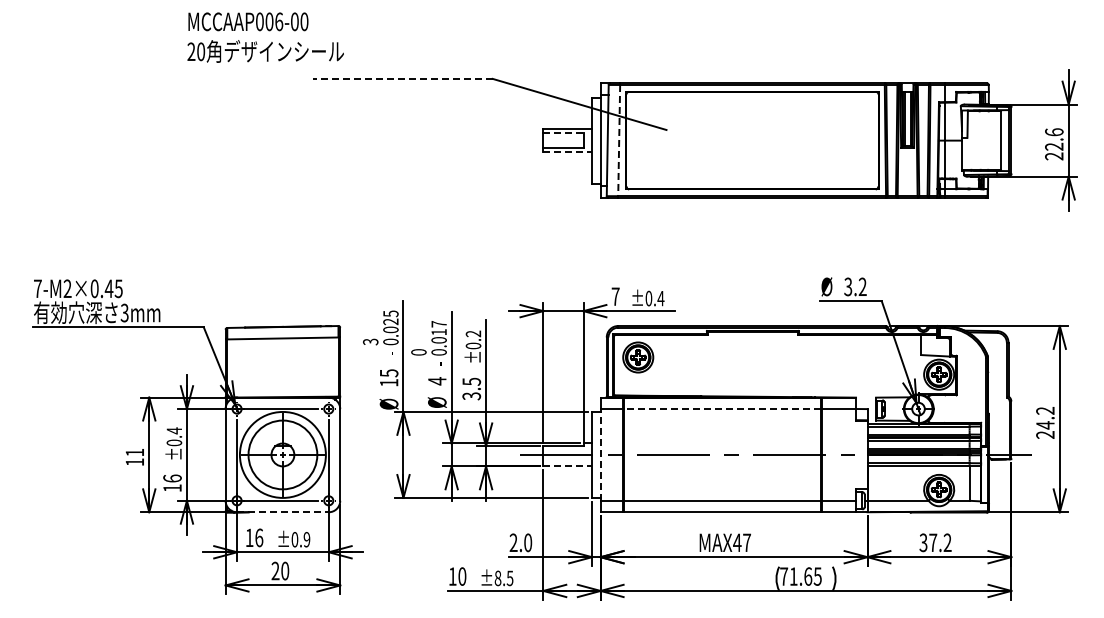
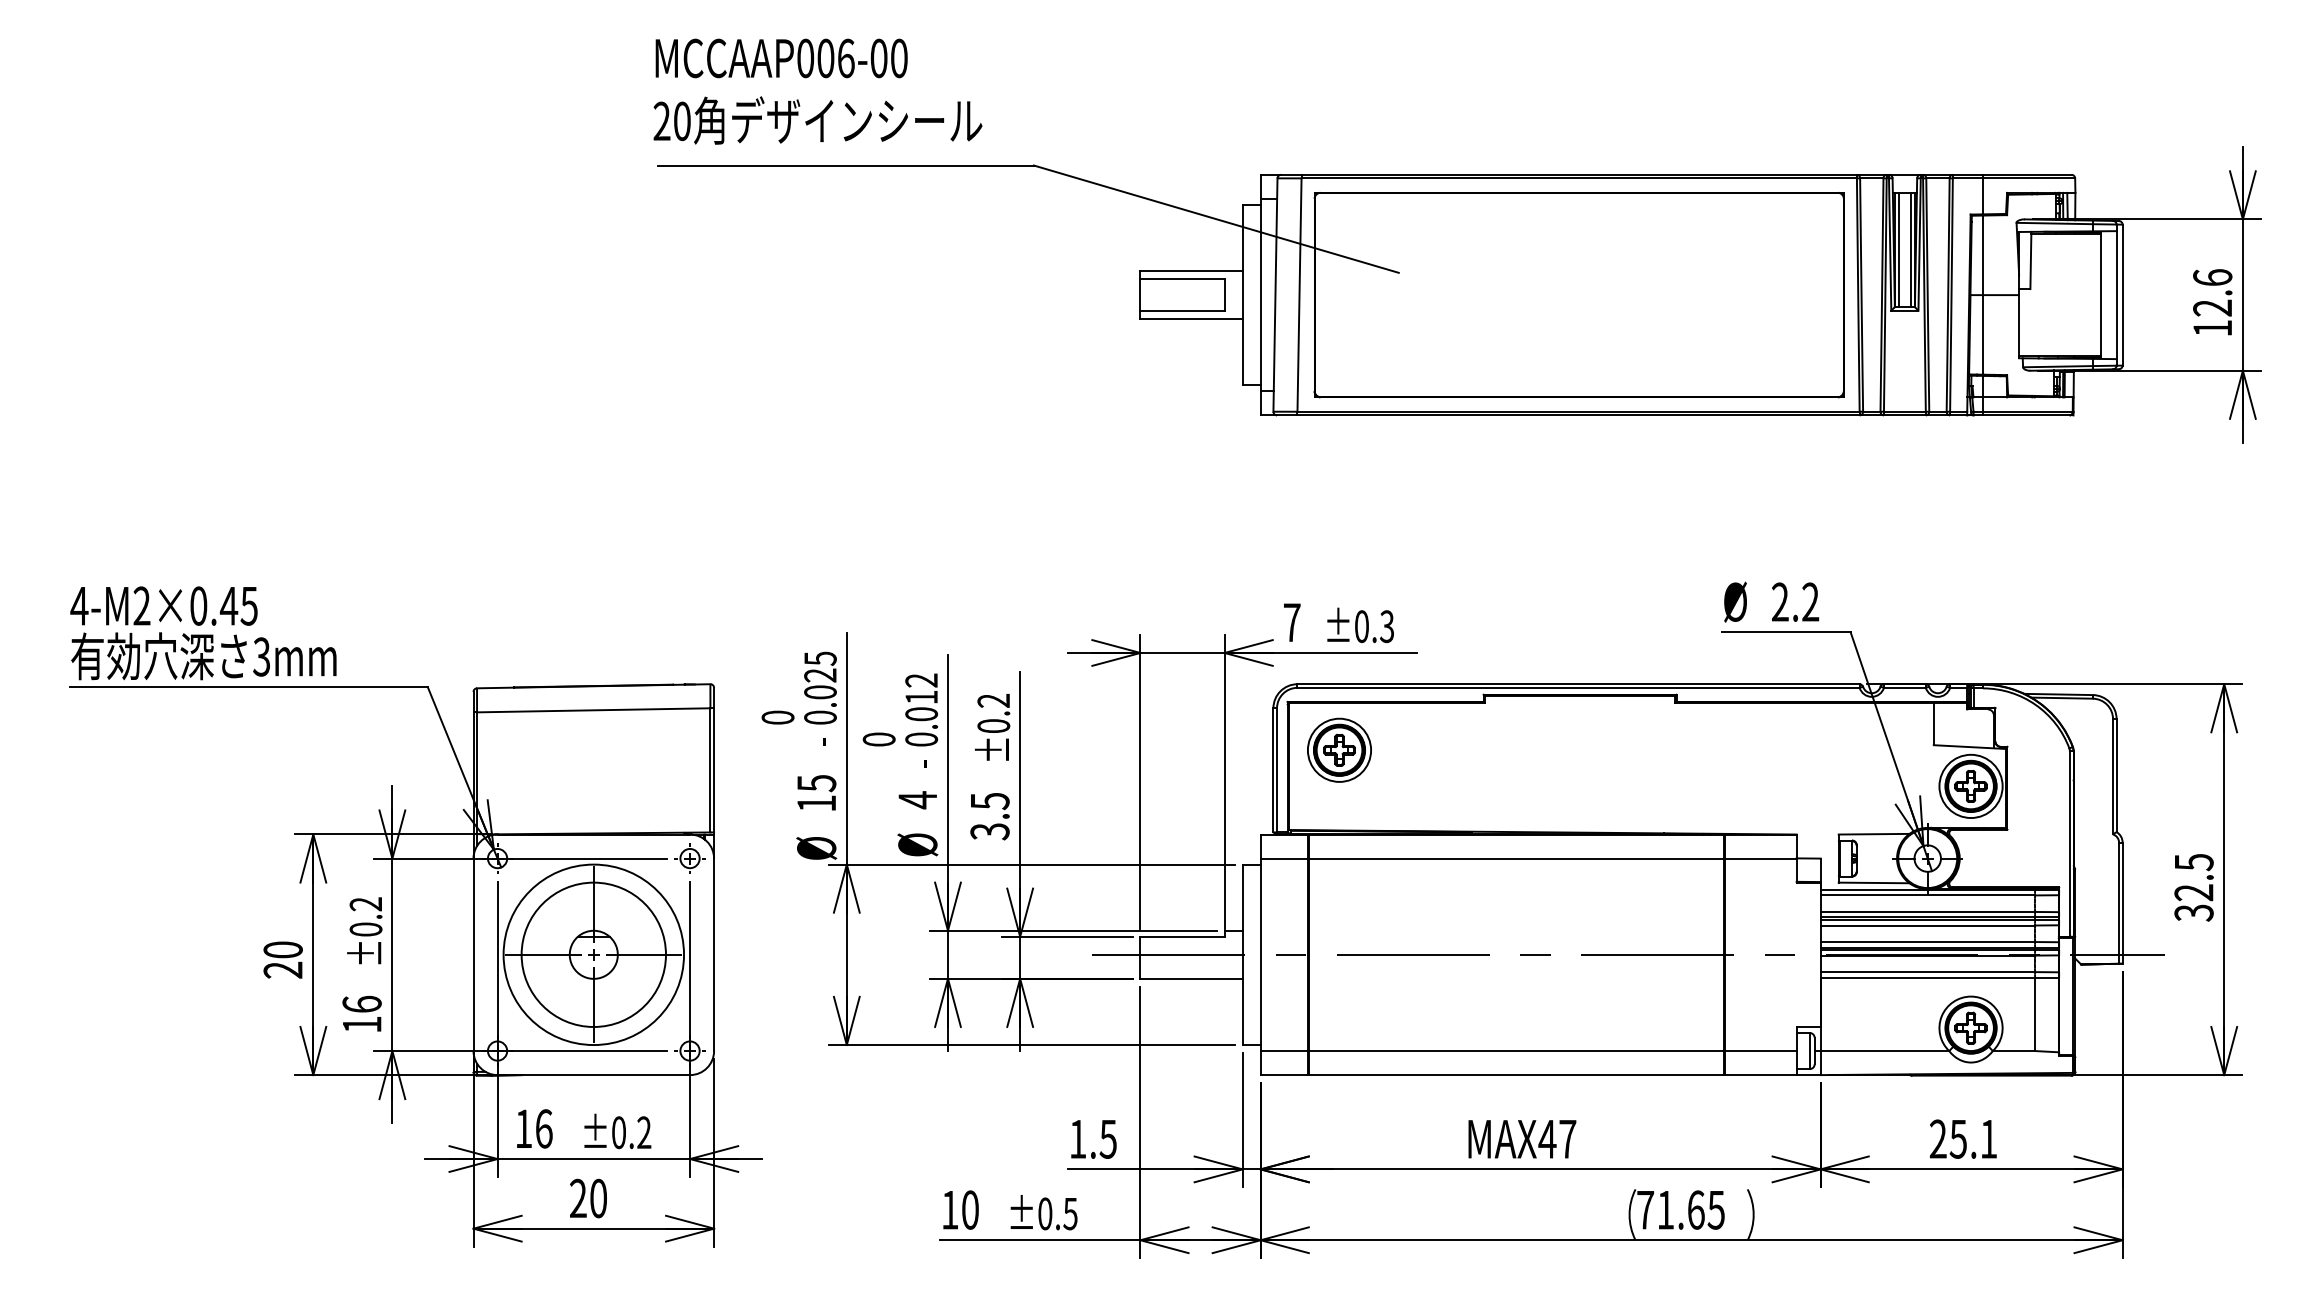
text: (265, 37) -> (817, 91), moved
line: (402, 78) -> (844, 164), dashed -> solid
line: (563, 133) -> (1182, 280), dashed -> solid
line: (619, 140) -> (1300, 294), dashed -> solid
line: (568, 152) -> (1193, 320), dashed -> solid
text: (1054, 156) -> (2213, 328), 22.6 -> 12.6
text: (848, 287) -> (1780, 603), 3.2 -> 2.2
text: (37, 288) -> (78, 605), 7-M2×0.45 -> 4-M2×0.45
text: (660, 298) -> (1386, 626), ±0.4 -> ±0.3
text: (438, 324) -> (920, 681), 0.017 -> 0.012
text: (370, 341) -> (777, 716), 3 -> 0
line: (722, 409) -> (1516, 859), dashed -> solid
text: (1045, 423) -> (2194, 888), 24.2 -> 32.5
text: (173, 430) -> (364, 903), ±0.4 -> ±0.2
line: (600, 454) -> (1260, 953), dashed -> solid
text: (134, 457) -> (282, 960), 11 -> 20
line: (568, 466) -> (1193, 979), dashed -> solid
line: (282, 512) -> (592, 1075), dashed -> solid
text: (306, 539) -> (643, 1132), ±0.9 -> ±0.2
text: (520, 542) -> (1092, 1138), 2.0 -> 1.5
text: (935, 542) -> (1963, 1138), 37.2 -> 25.1
text: (497, 578) -> (1044, 1214), ±8.5 -> ±0.5

